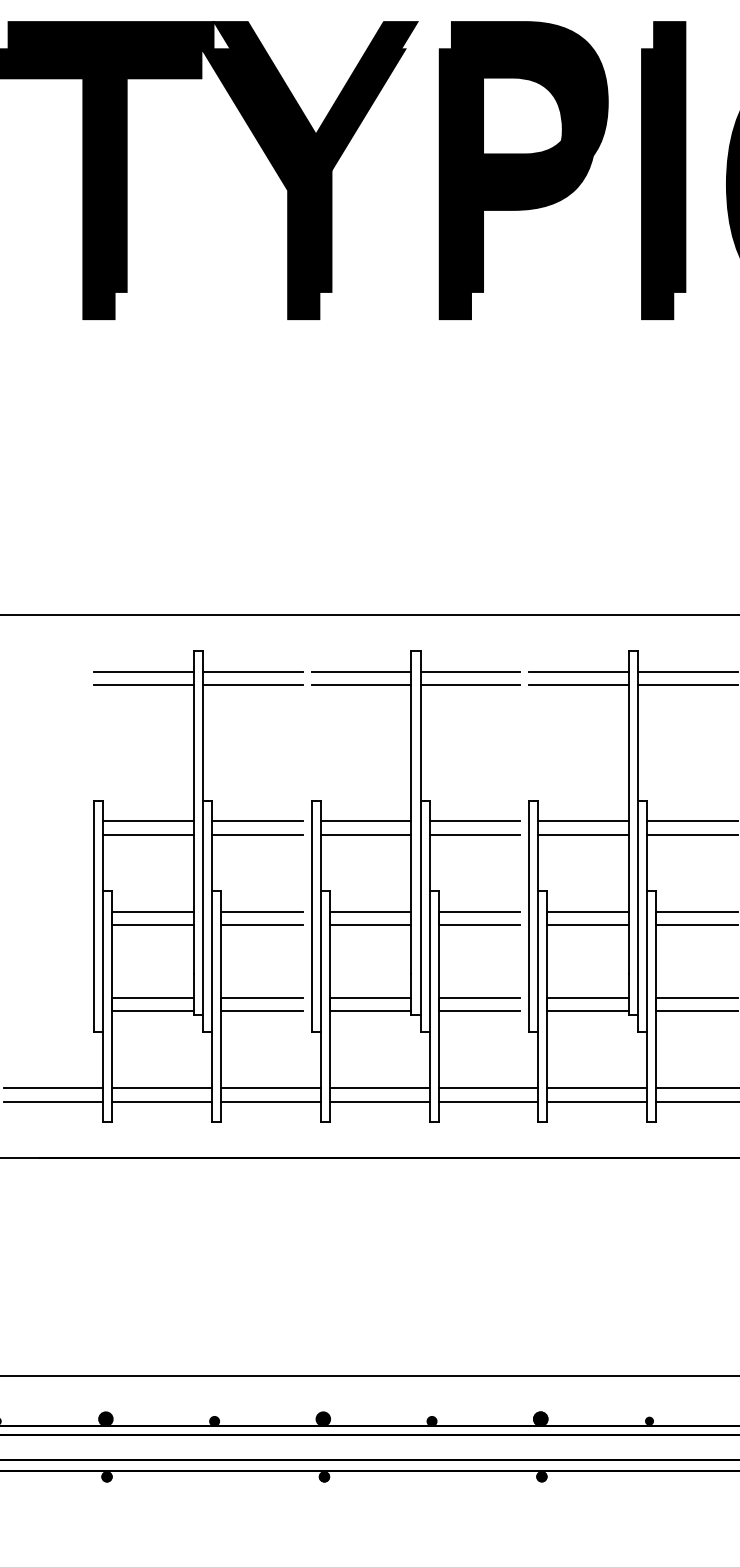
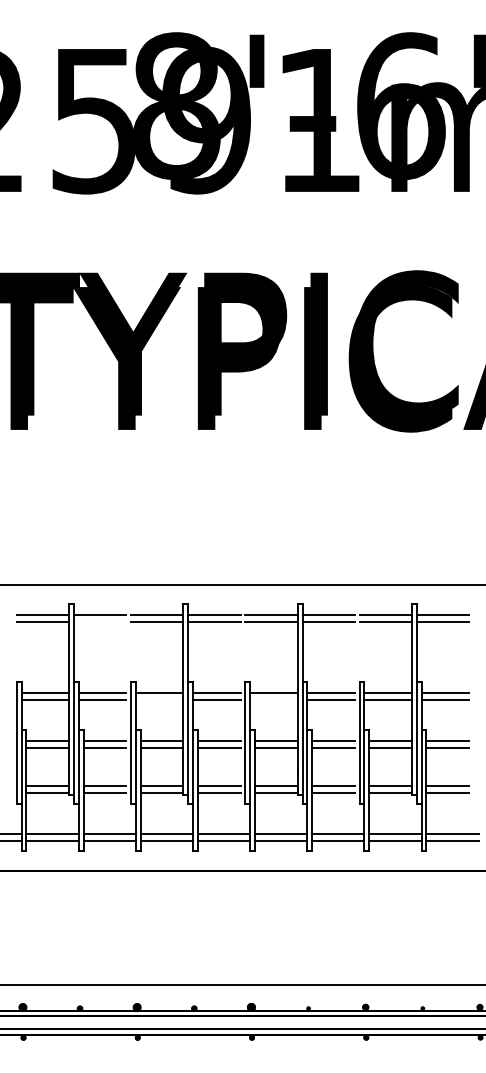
line: (251, 684) -> (99, 621), removed
line: (365, 834) -> (159, 700), removed
line: (582, 834) -> (273, 700), removed

